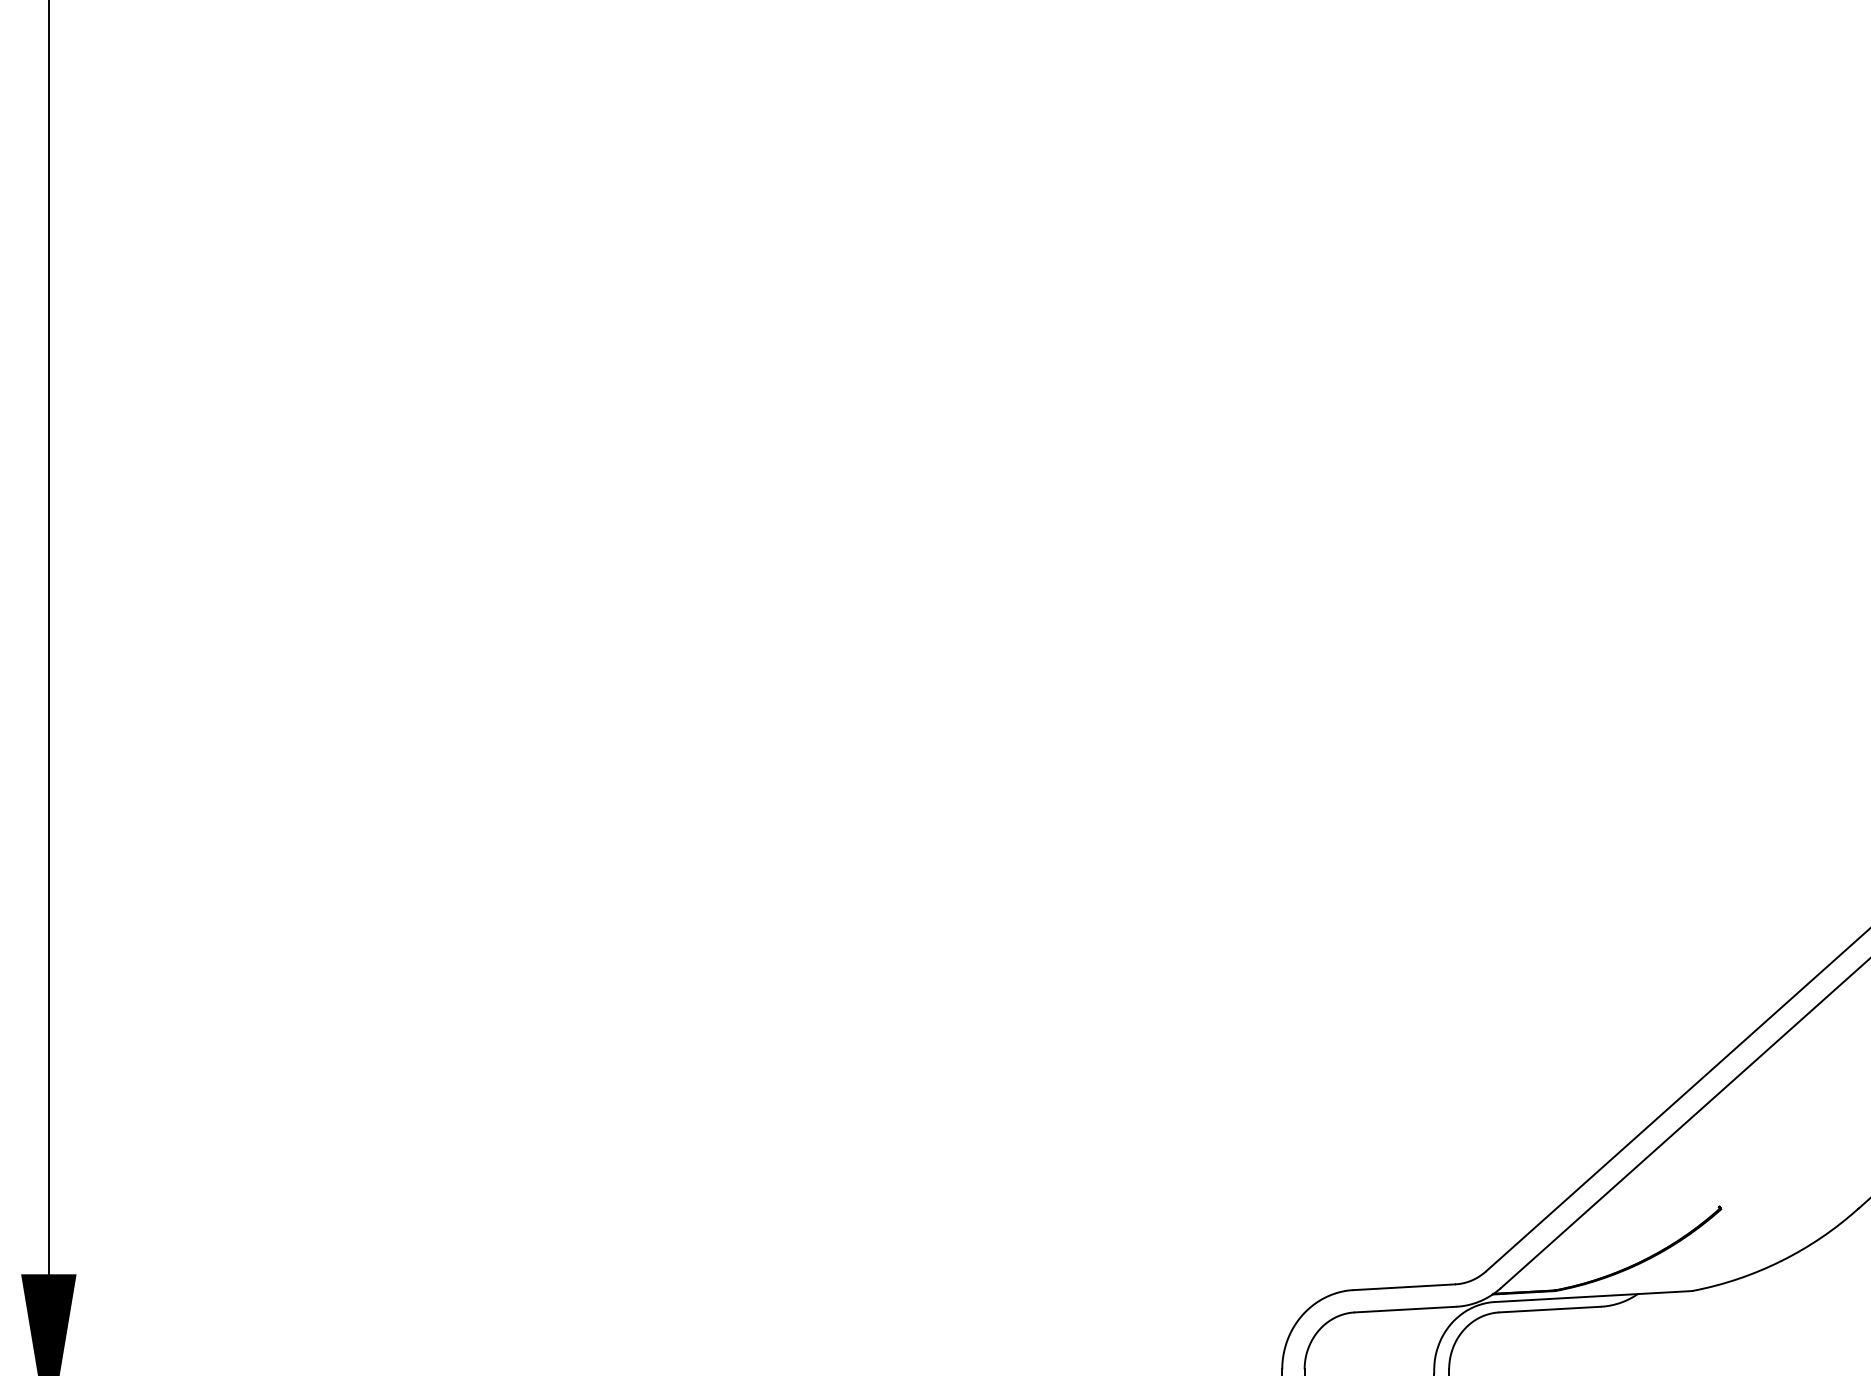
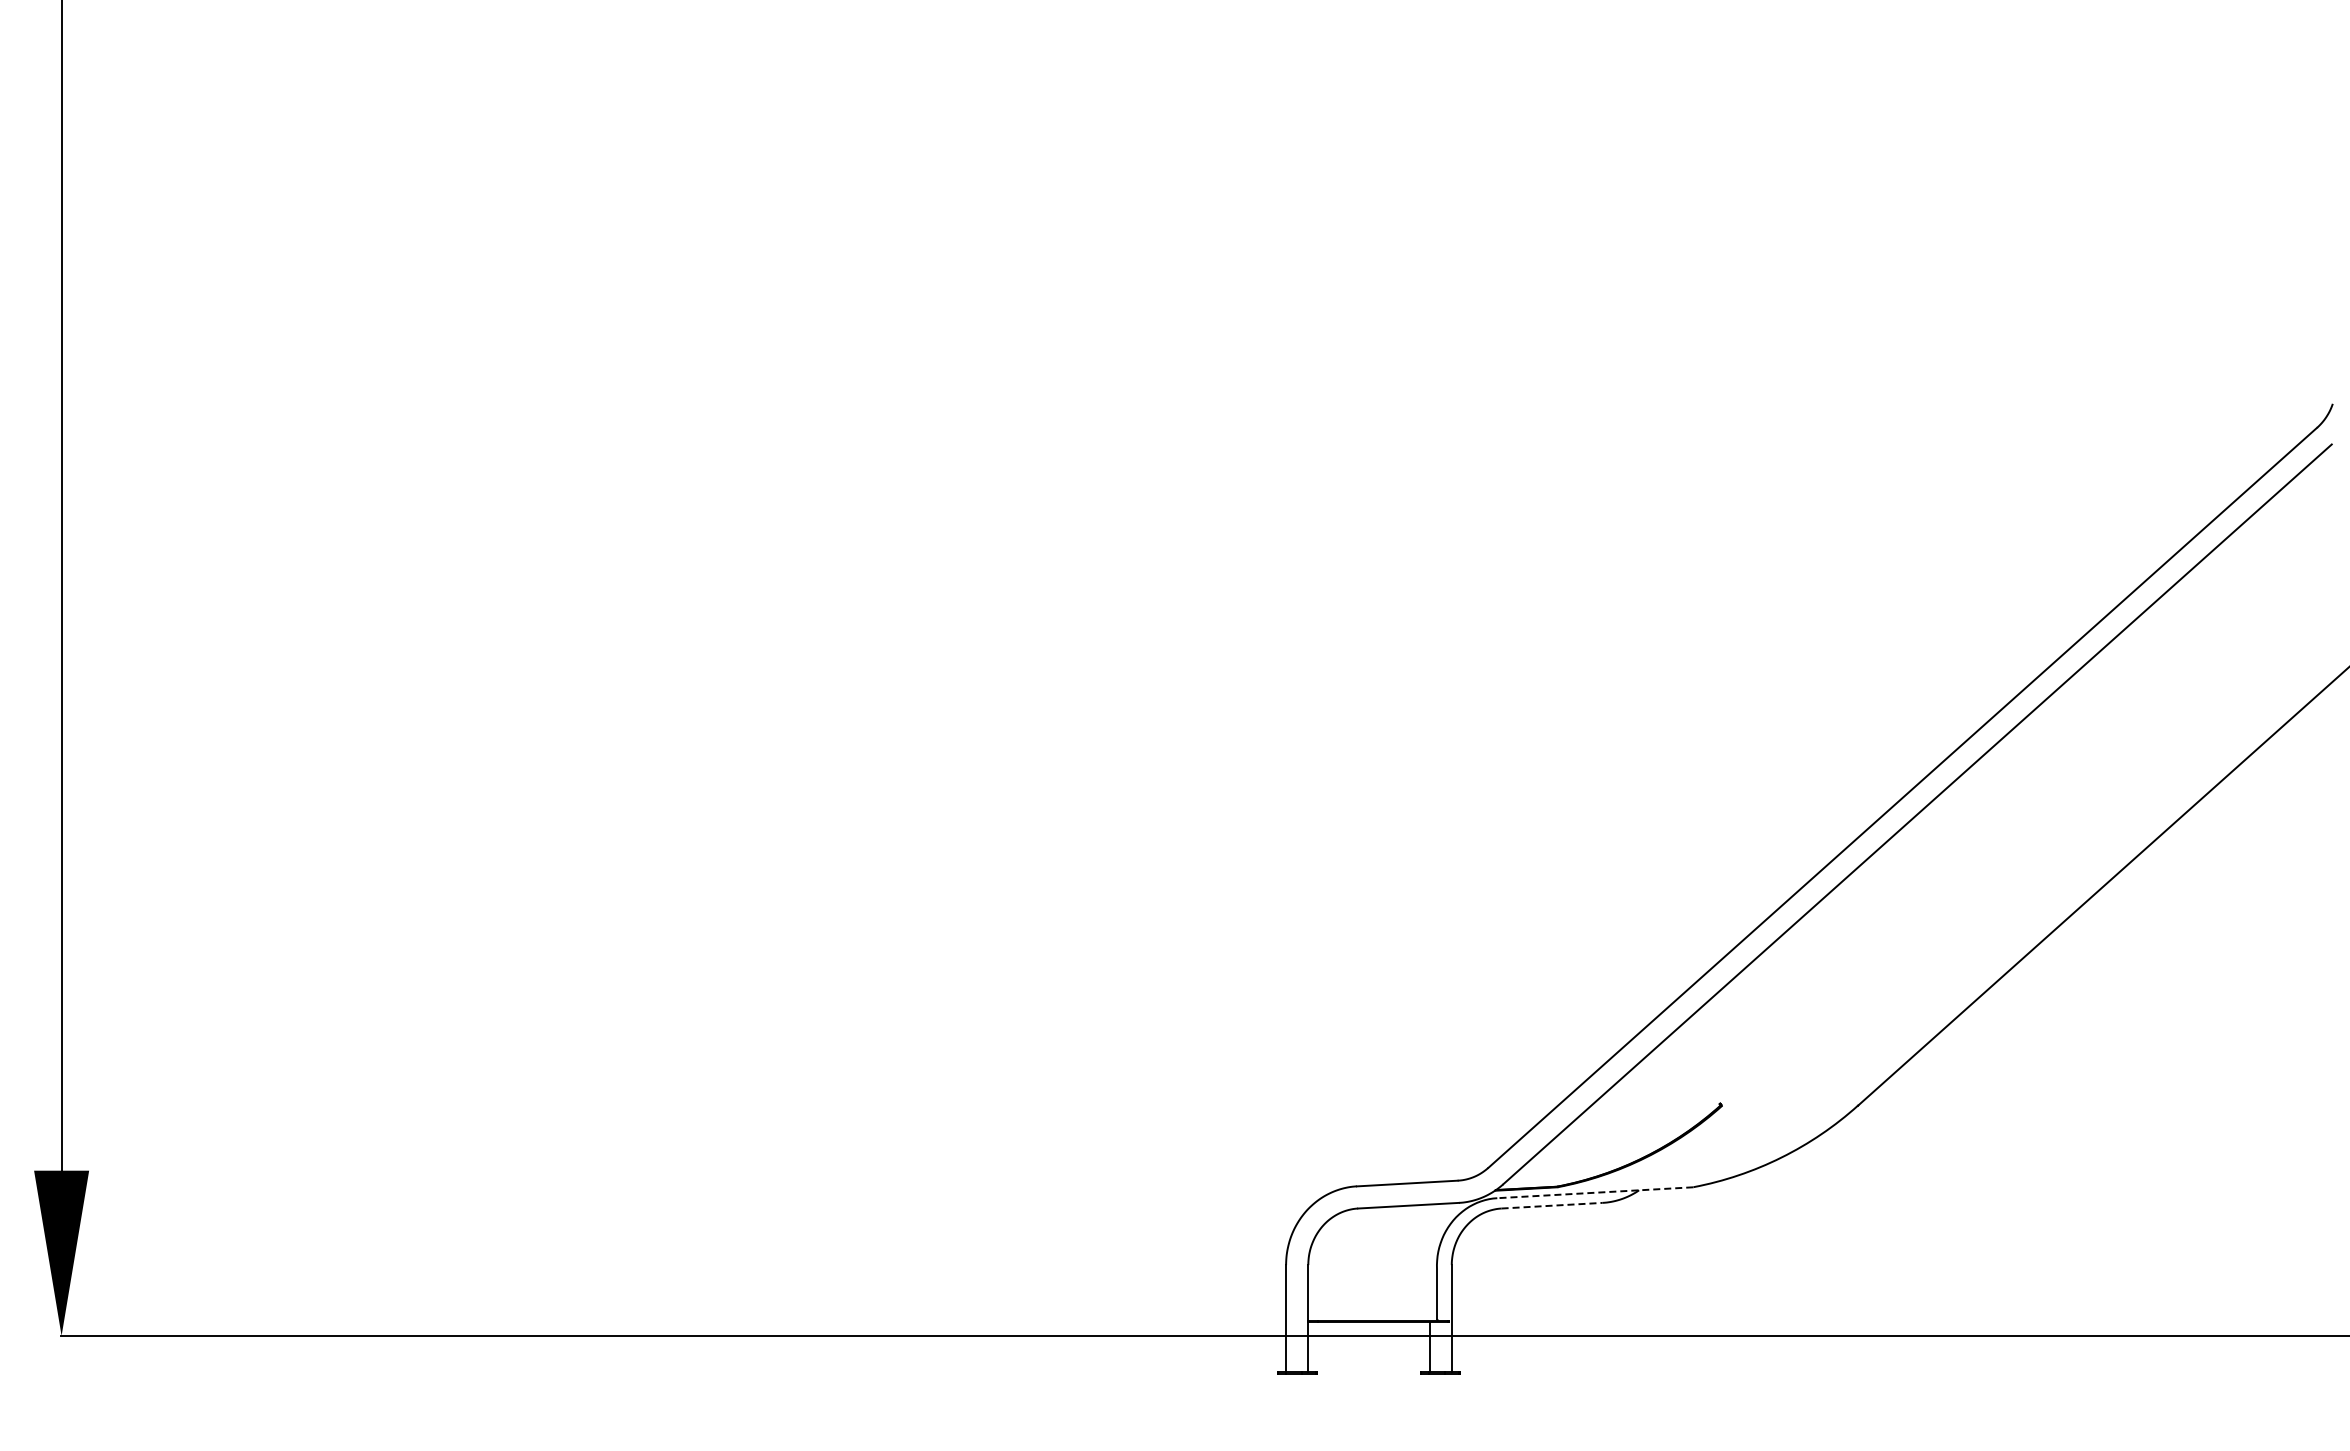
line: (1592, 1296) -> (1594, 1192), solid -> dashed
line: (1550, 1309) -> (1552, 1205), solid -> dashed

